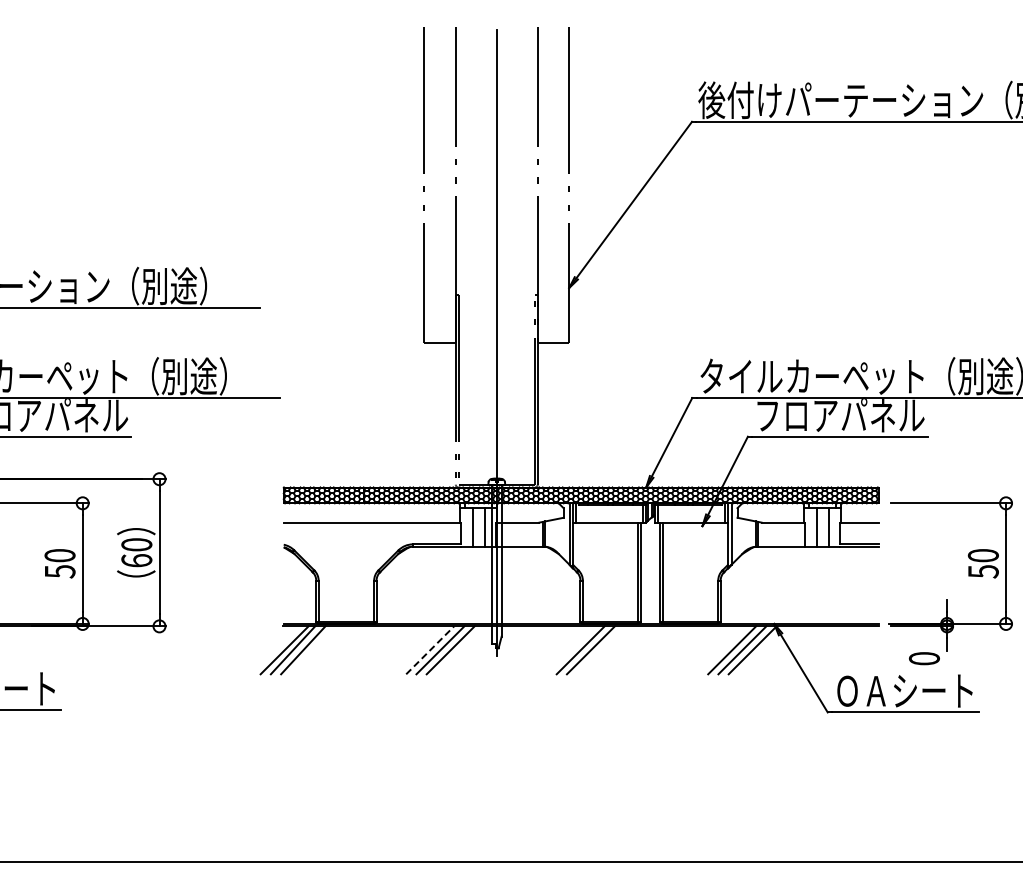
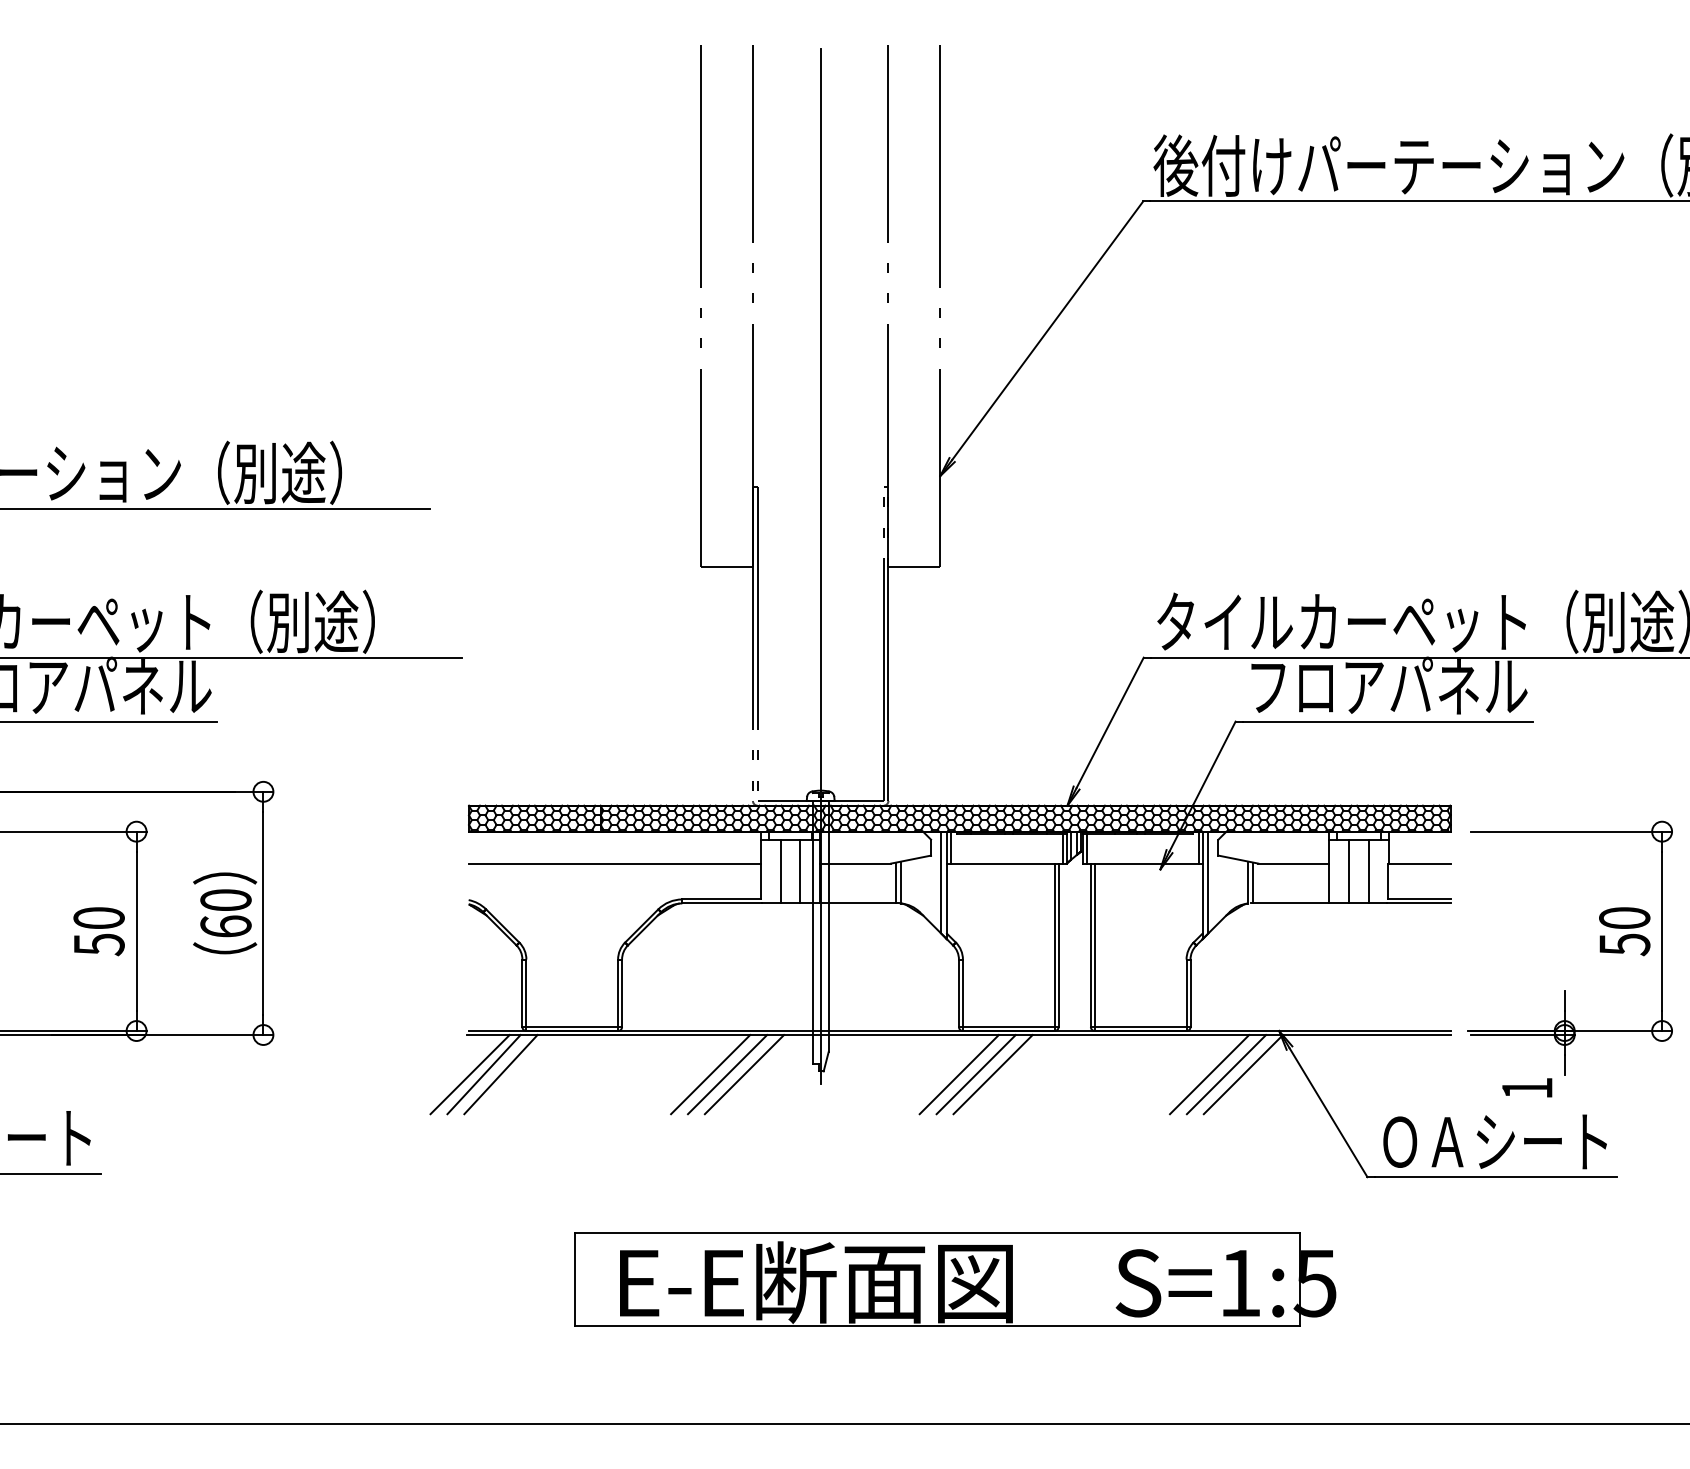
line: (430, 650) -> (711, 1074), dashed -> solid
line: (601, 650) -> (993, 1074), added
text: (923, 658) -> (1525, 1088), 0 -> 1
part: (577, 774) -> (954, 1279), added

